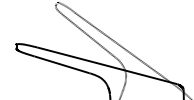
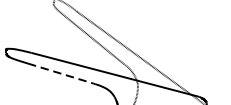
line: (61, 64) -> (60, 73), solid -> dashed

